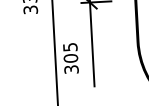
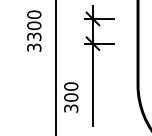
text: (70, 47) -> (71, 86), 305 -> 300

